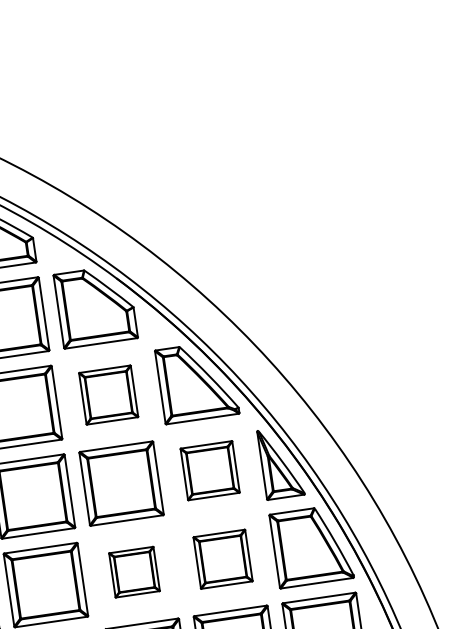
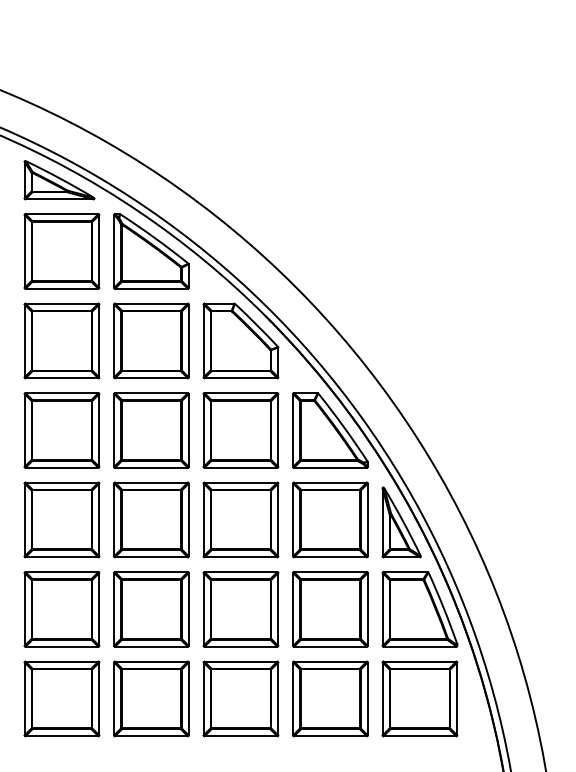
part: (108, 395) -> (240, 430), size x1.43
part: (210, 470) -> (330, 519), size x1.43
part: (223, 559) -> (330, 609), size x1.43
part: (134, 572) -> (240, 609), size x1.67

